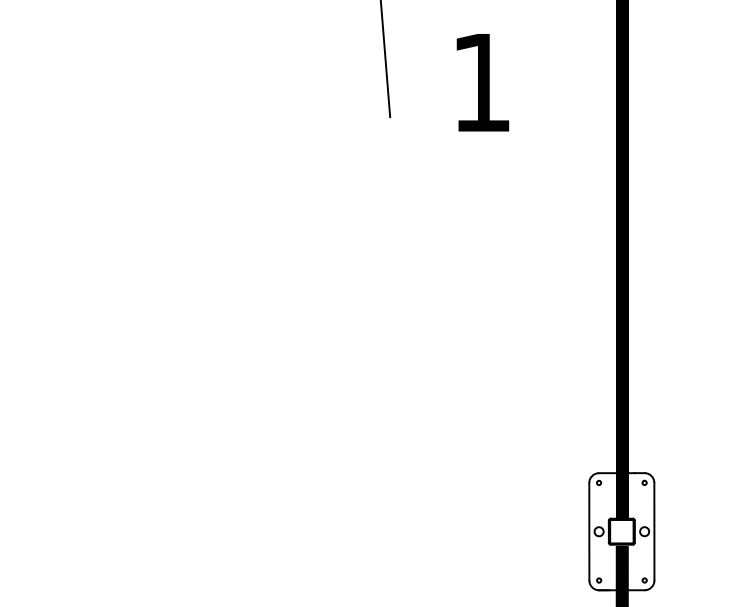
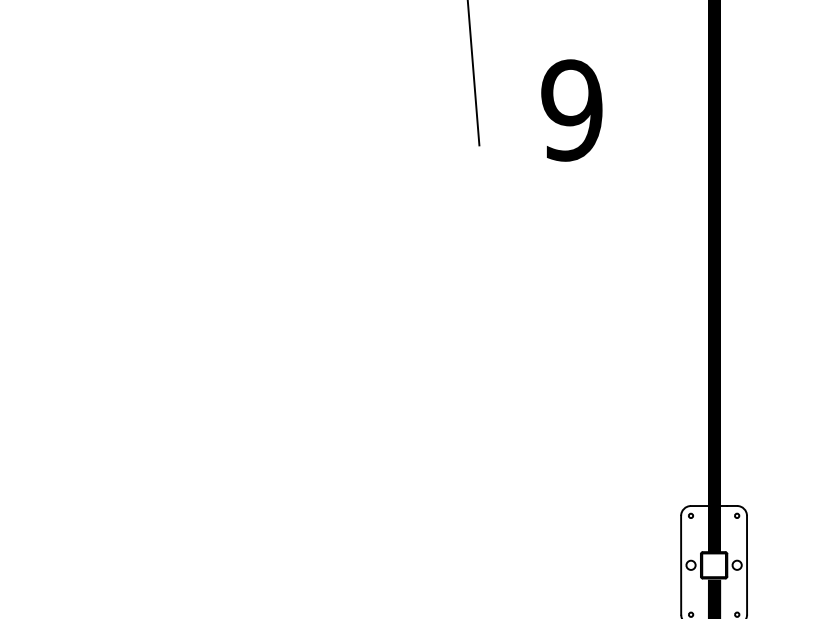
text: (481, 82) -> (571, 110), 1 -> 9

